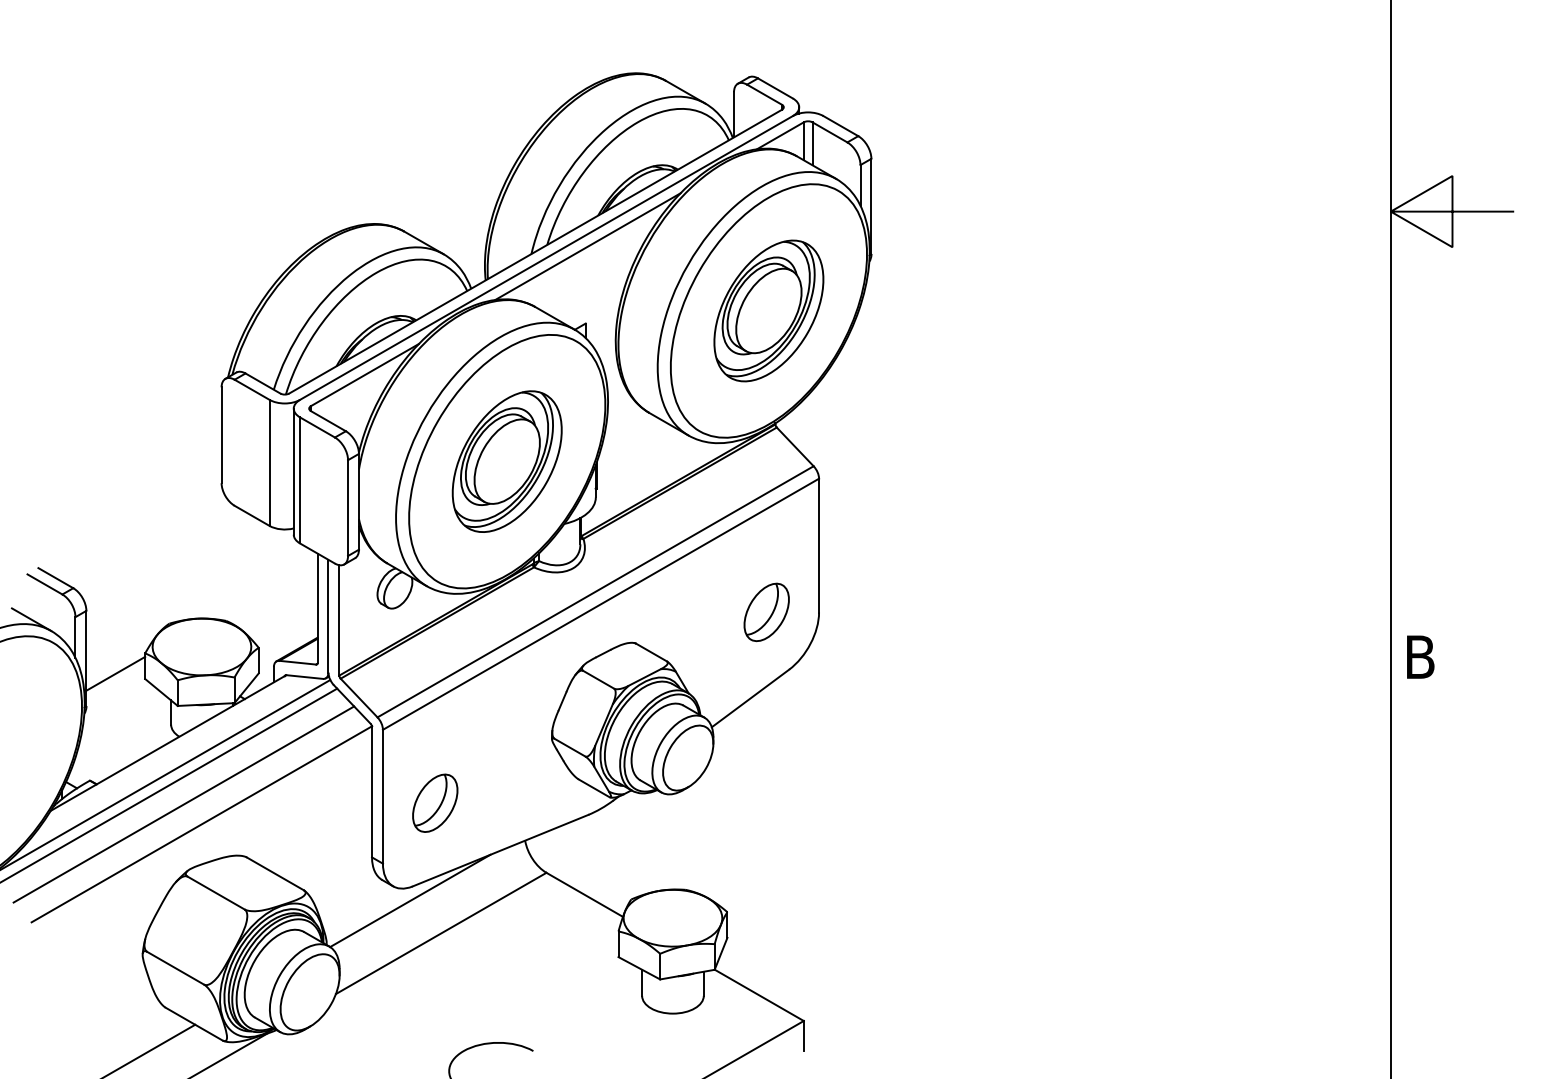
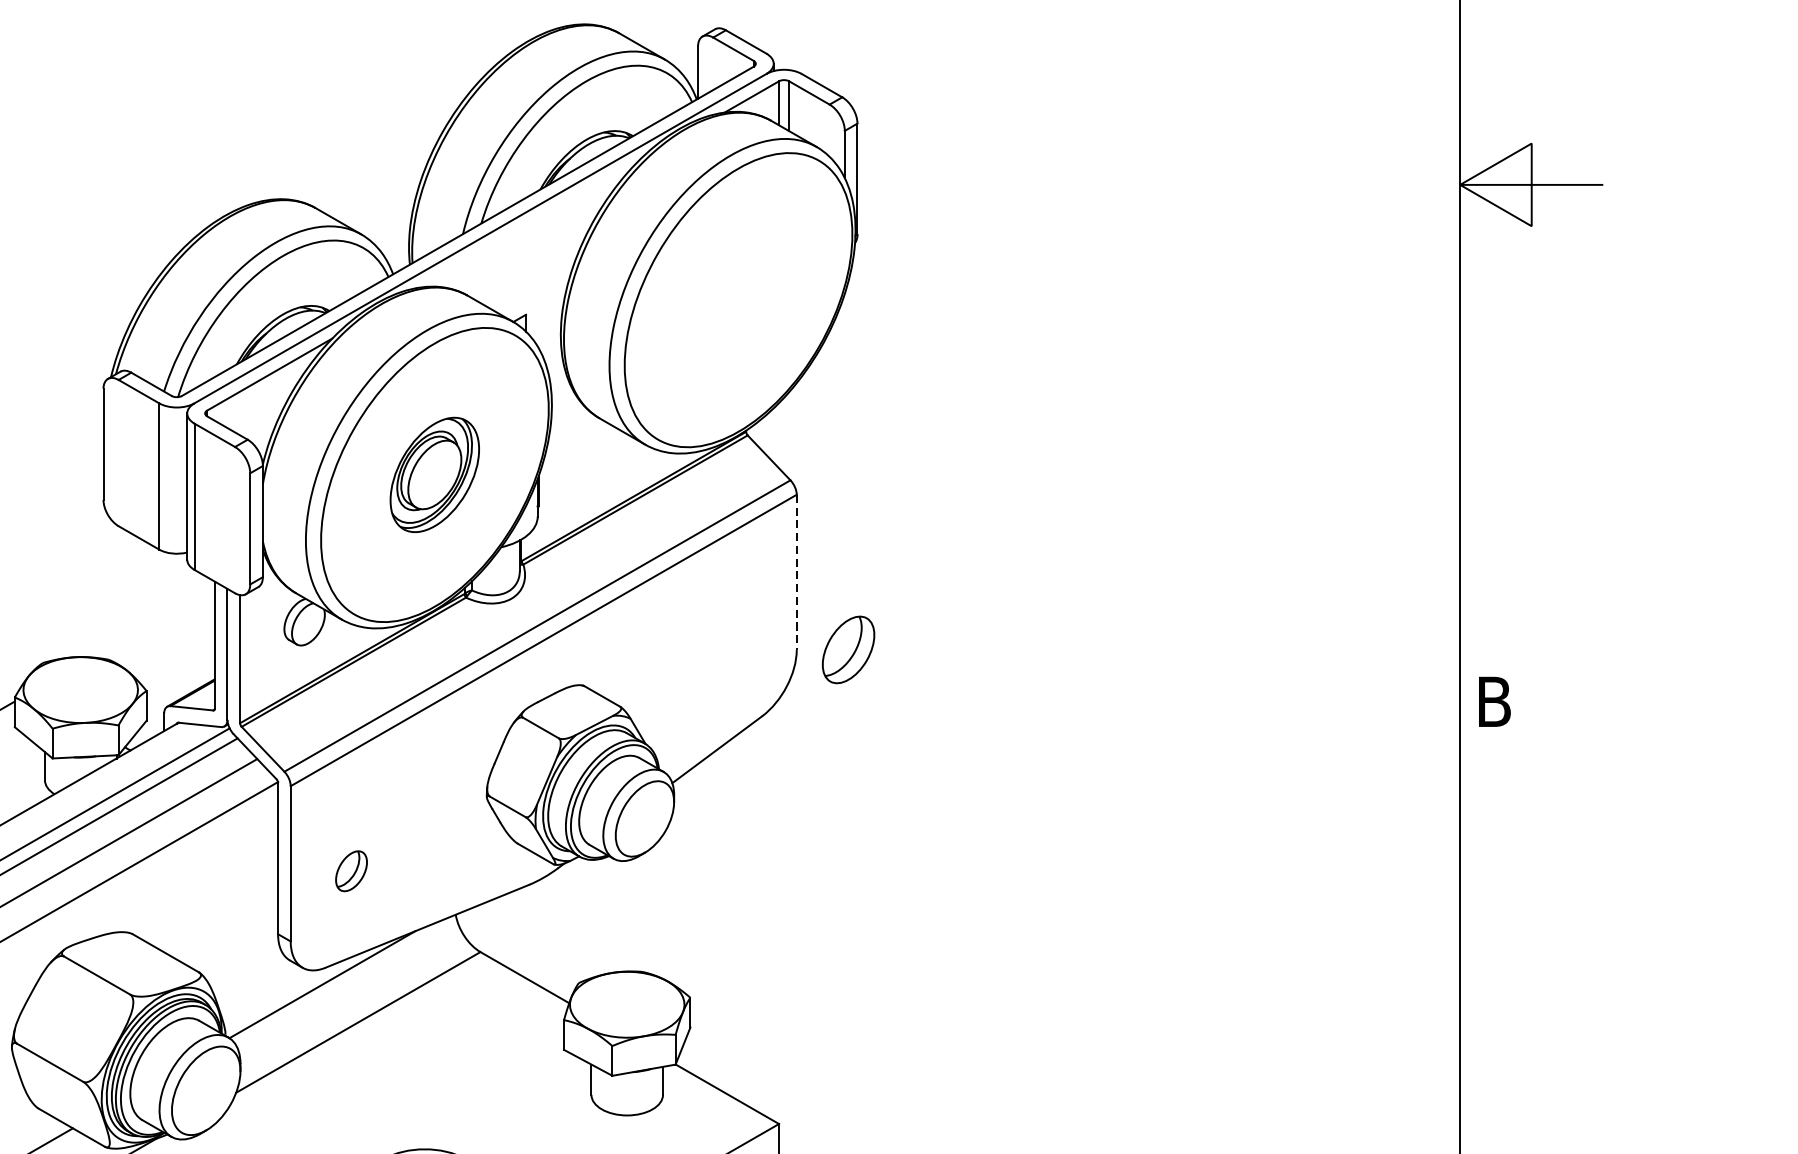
line: (587, 246) -> (528, 225), removed
part: (768, 310) -> (738, 299), removed
part: (506, 461) -> (434, 474), size x0.7
line: (819, 545) -> (797, 572), solid -> dashed
part: (766, 612) -> (848, 650), moved
part: (435, 802) -> (351, 870), size x0.6

